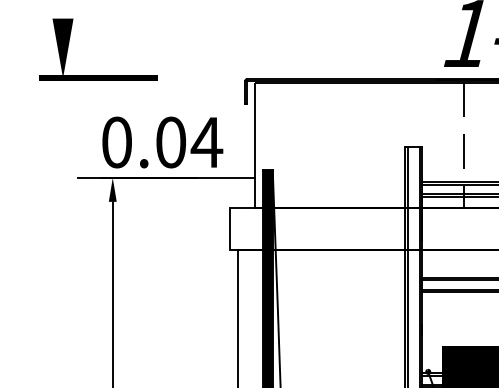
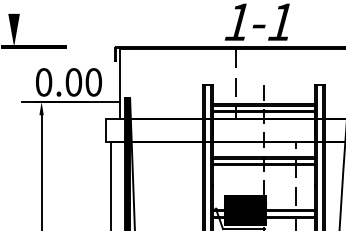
text: (206, 142) -> (93, 82), 0.04 -> 0.00

